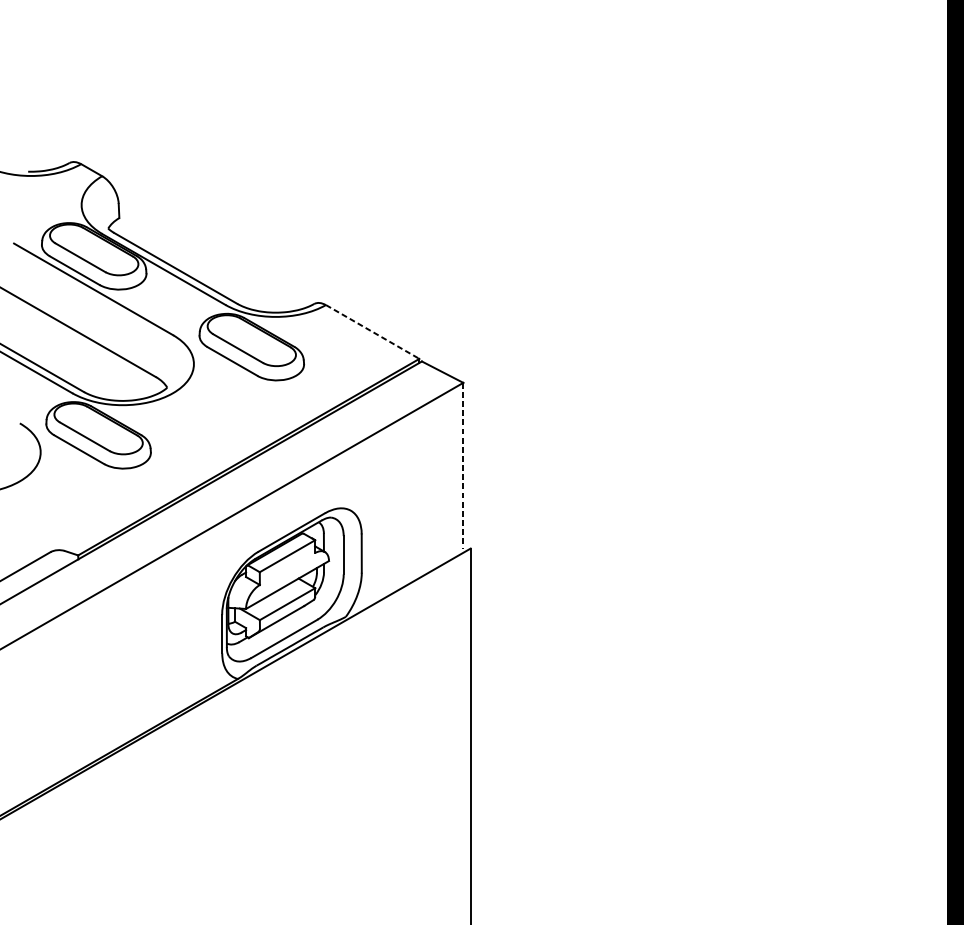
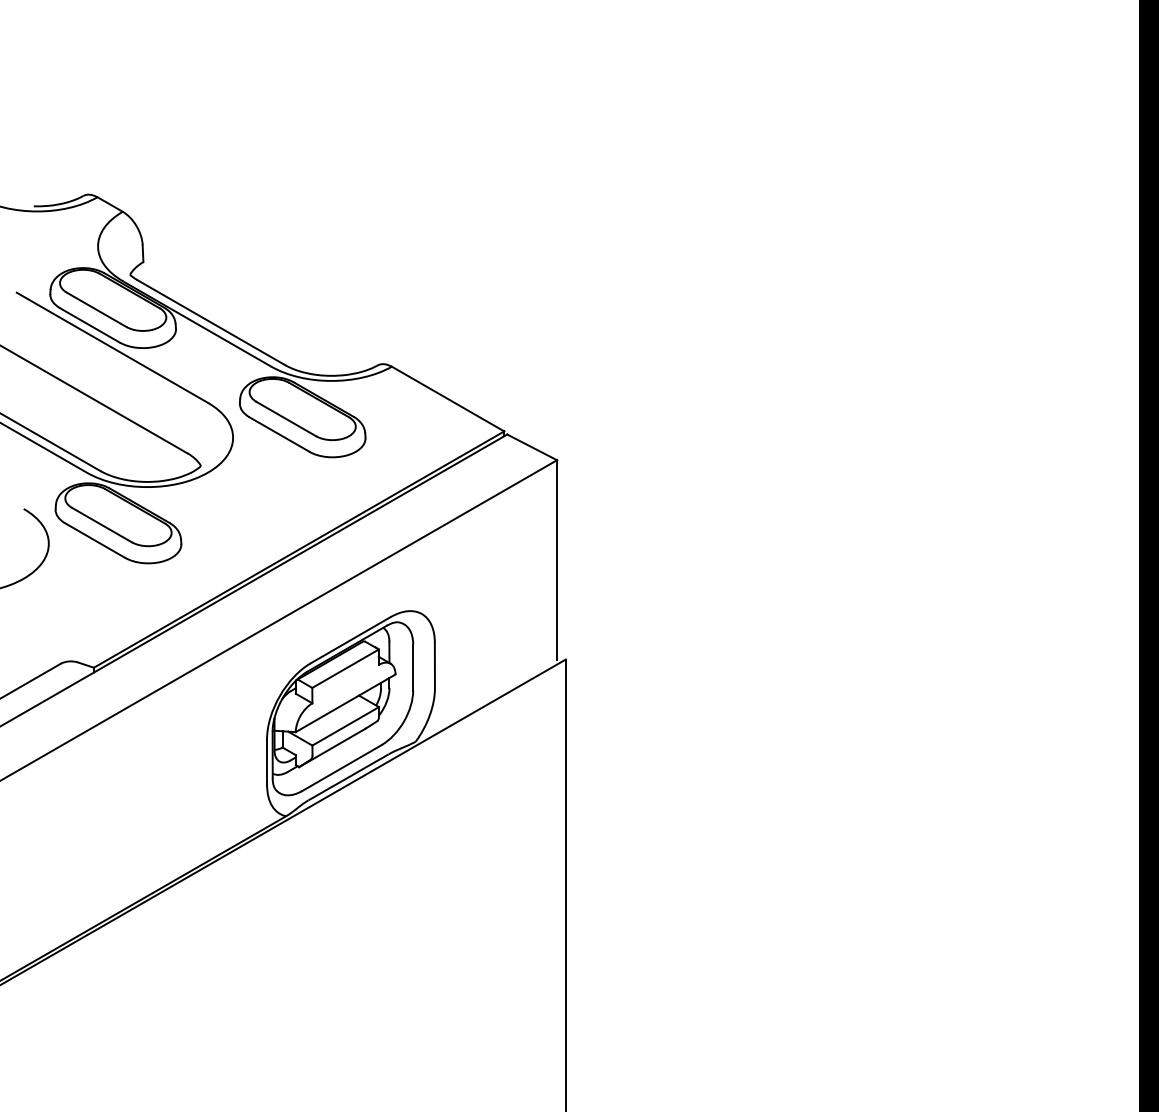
line: (373, 332) -> (448, 399), dashed -> solid
line: (463, 466) -> (557, 560), dashed -> solid

